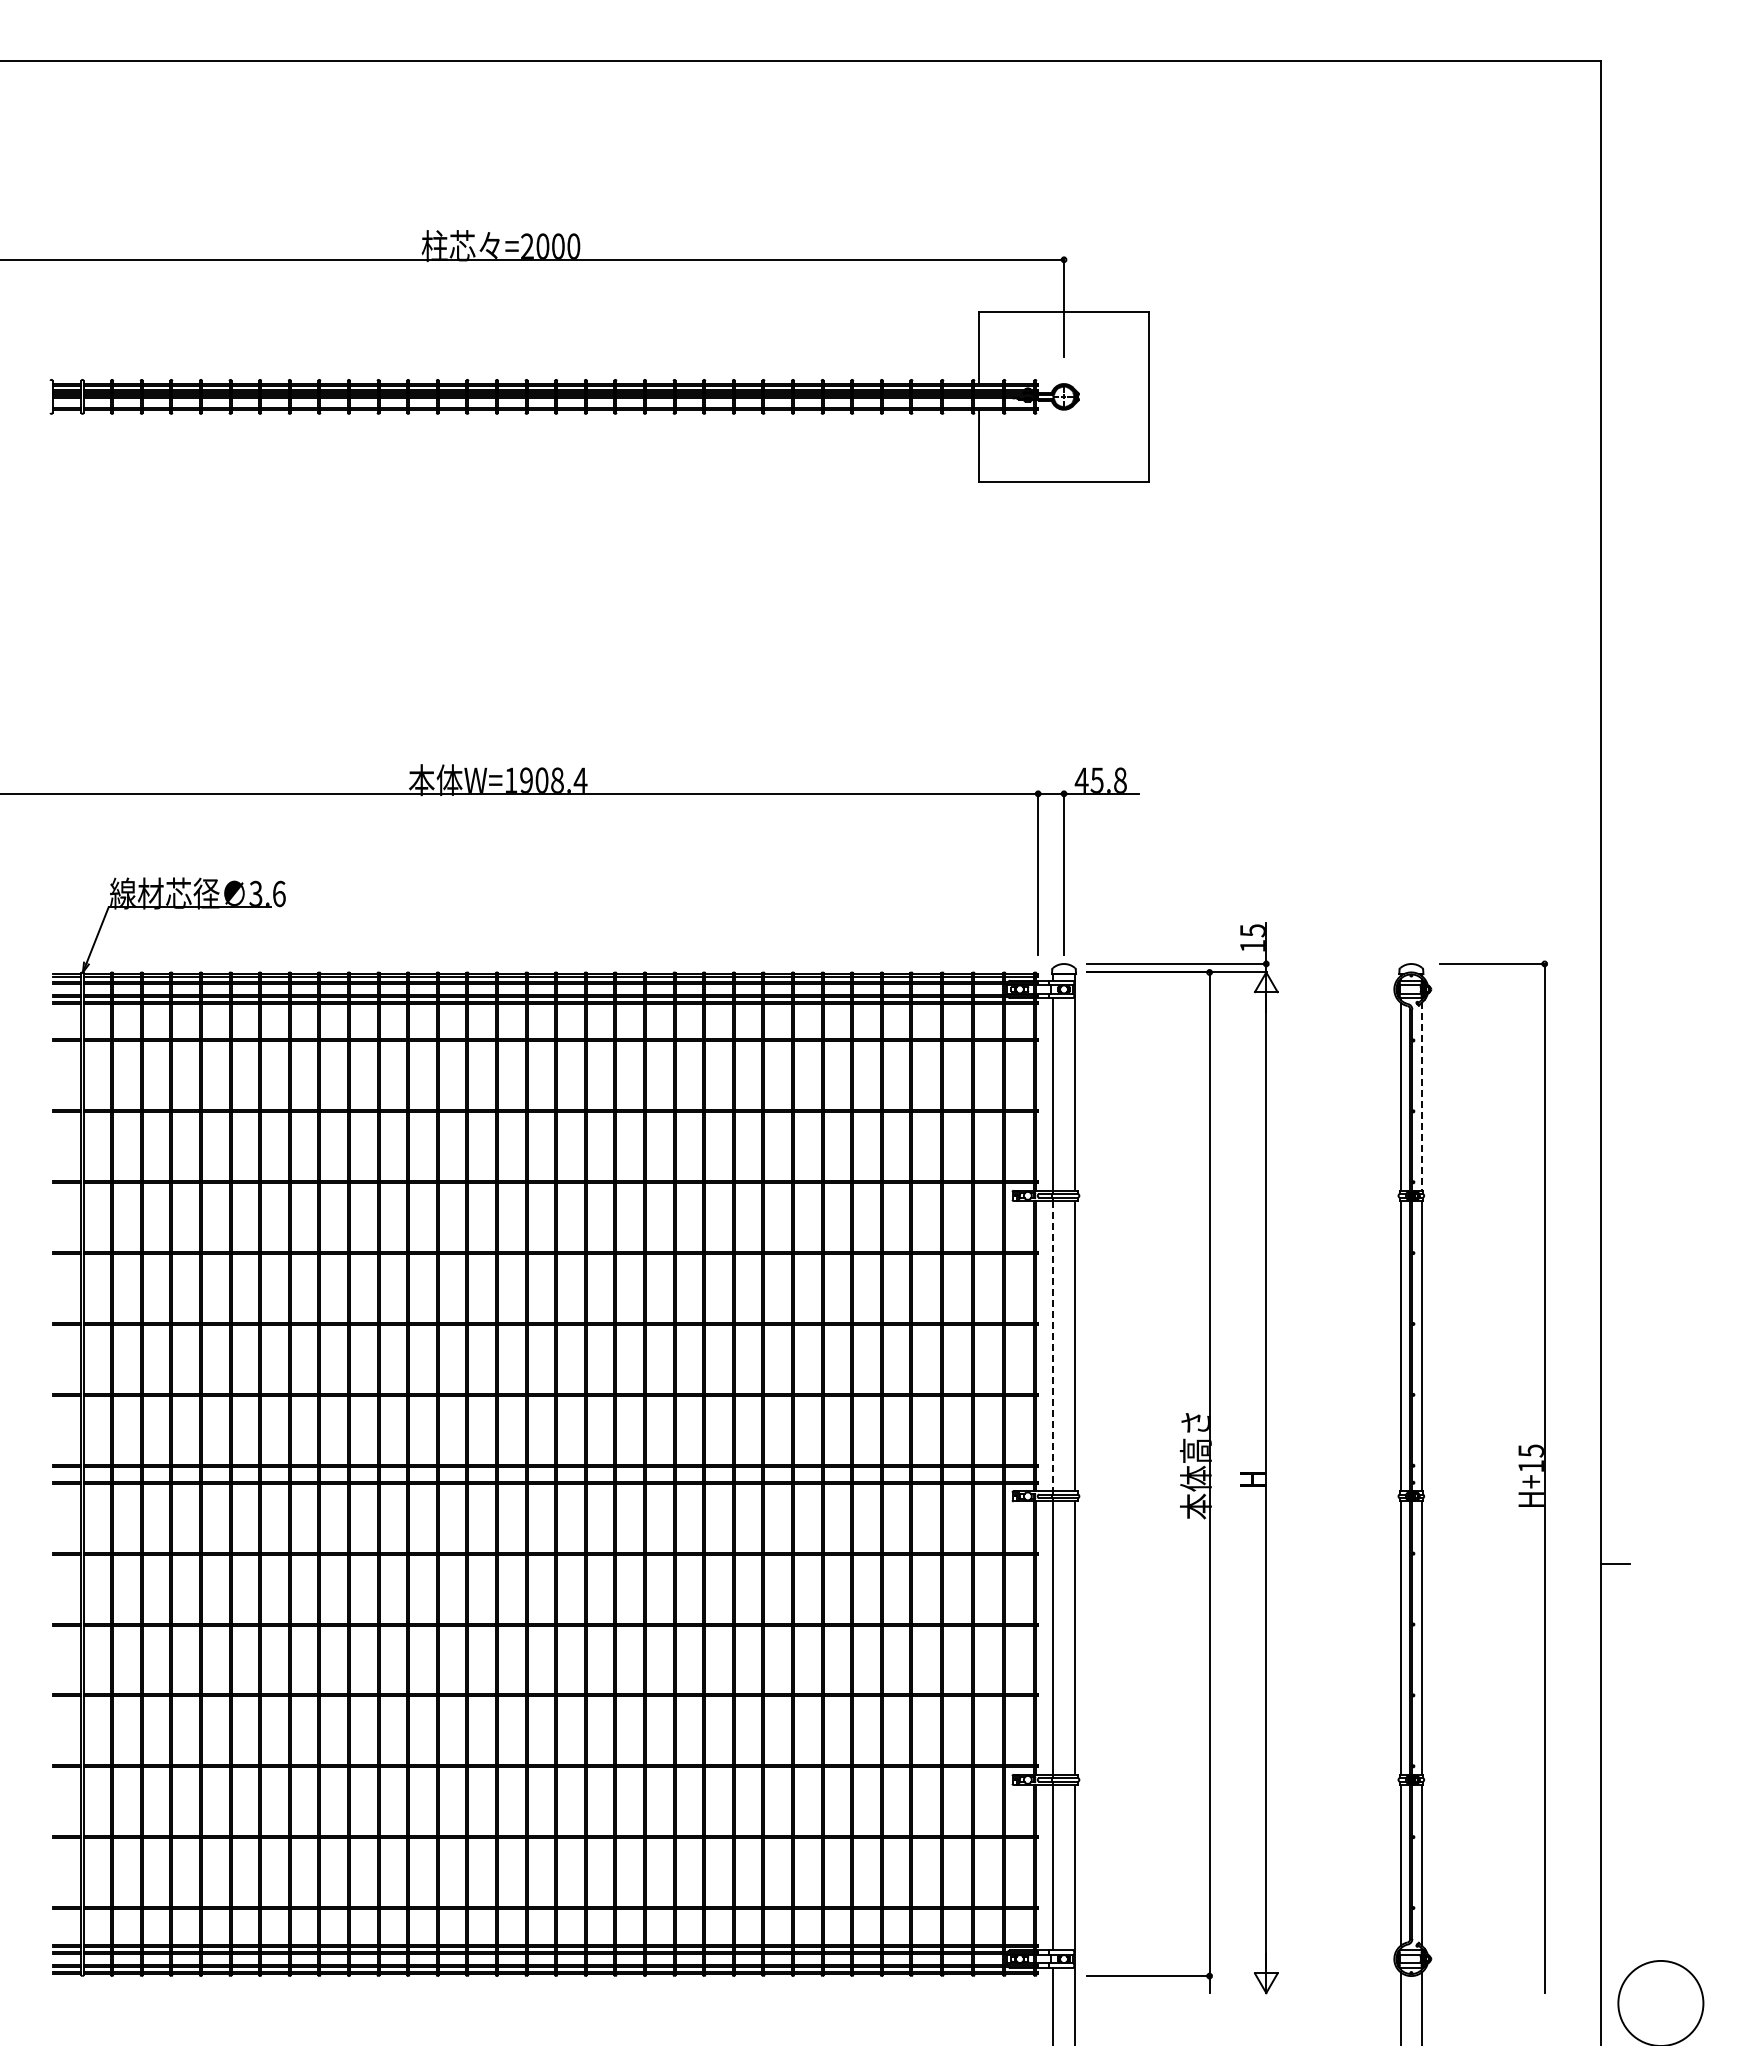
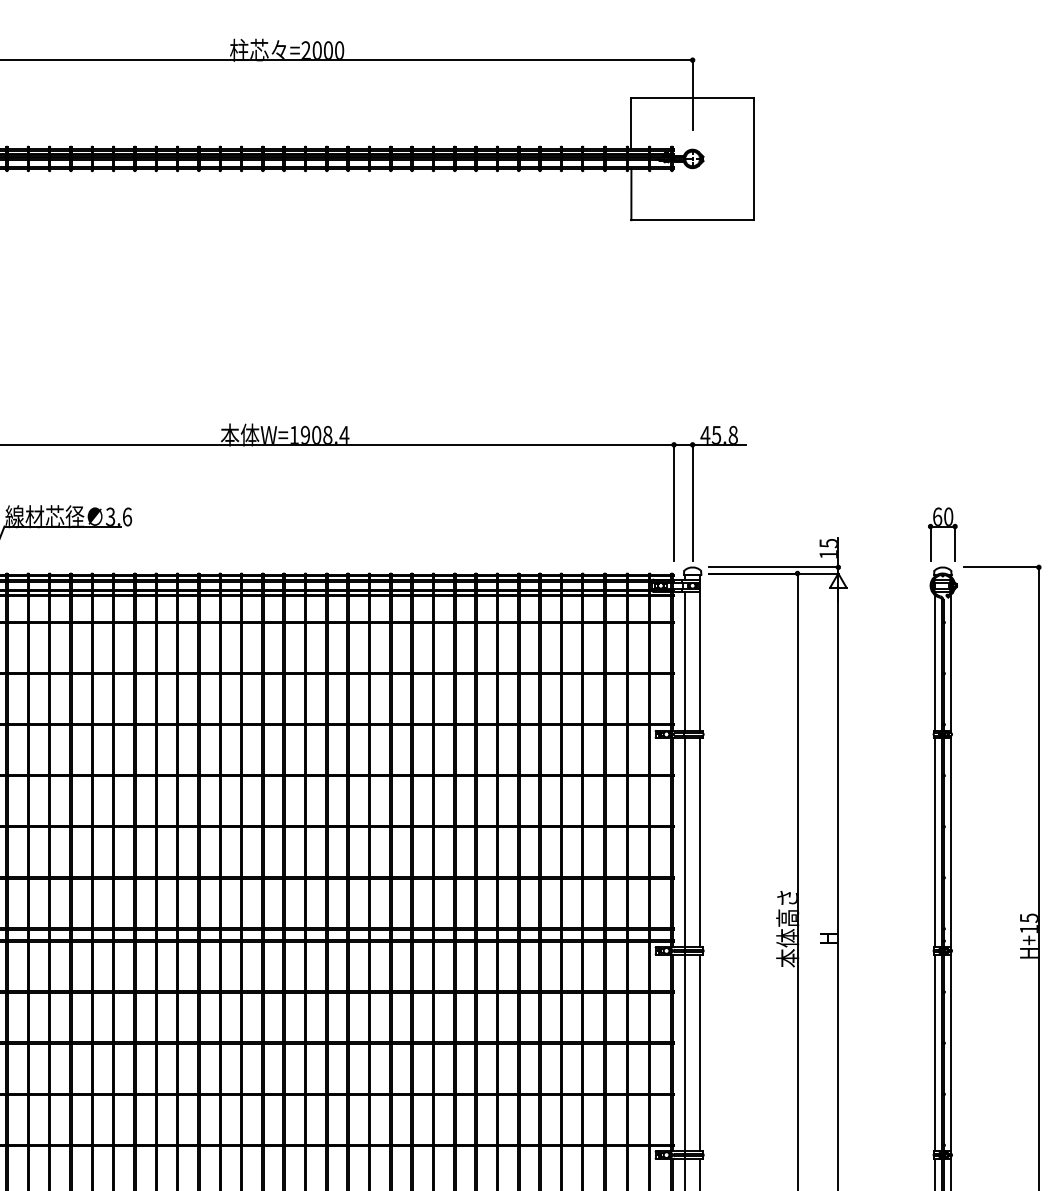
part: (1411, 907) -> (942, 526), added
line: (1422, 1097) -> (950, 663), dashed -> solid
line: (1053, 1346) -> (685, 842), dashed -> solid

